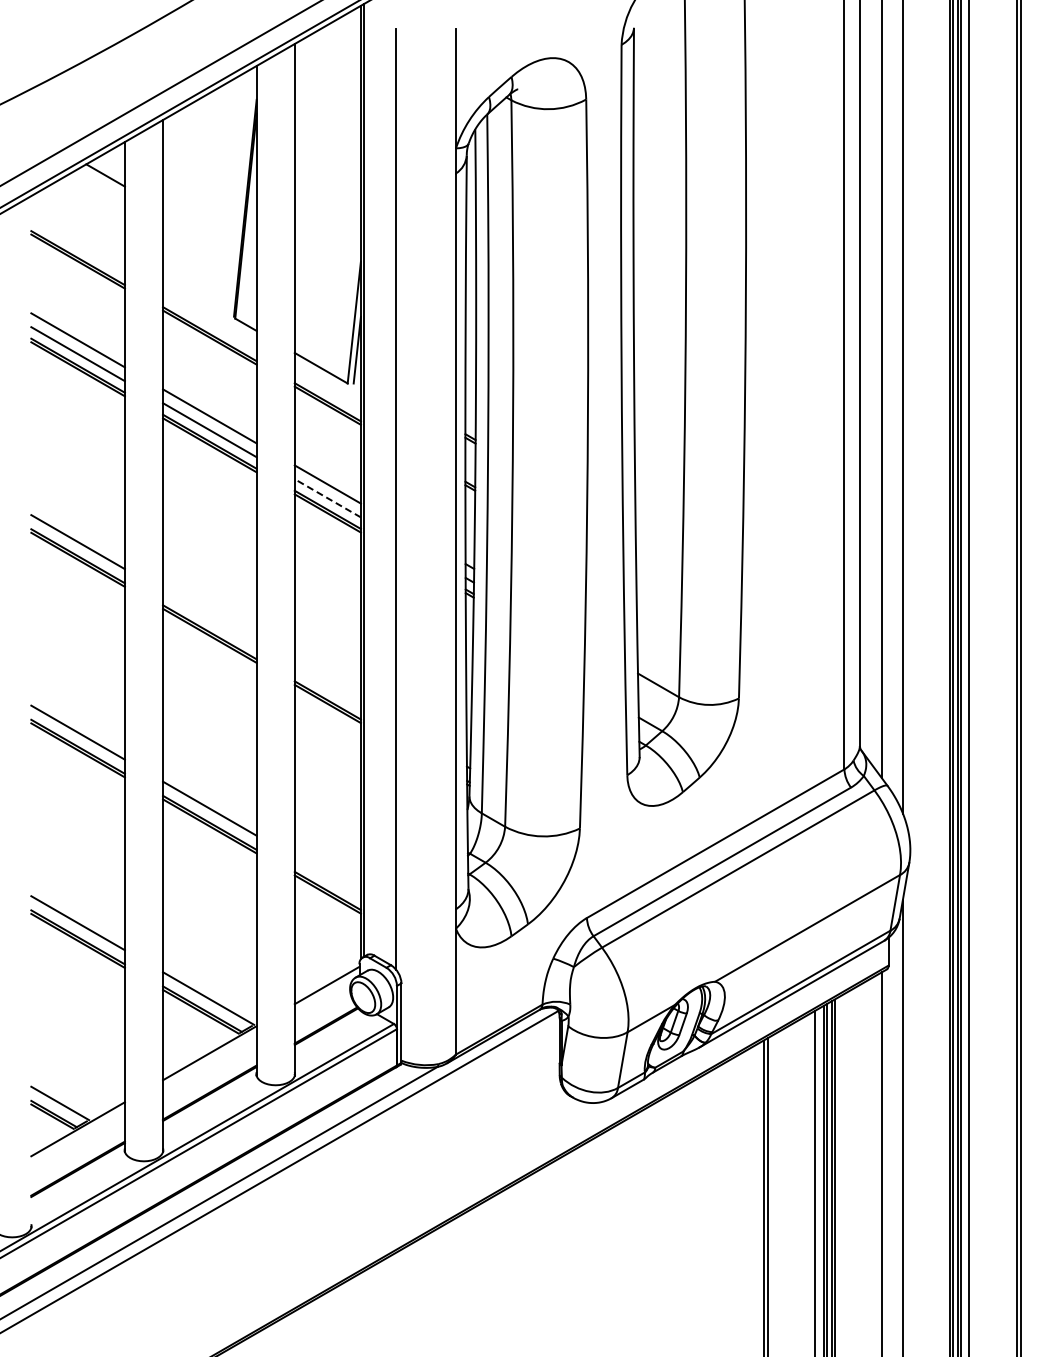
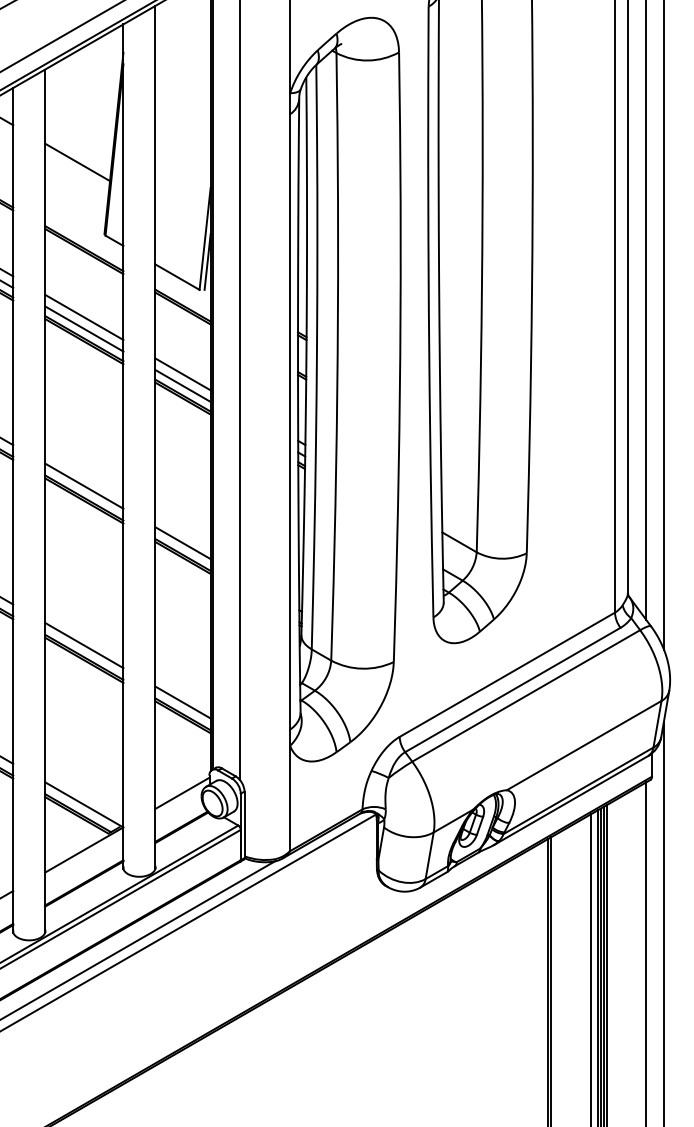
line: (201, 230) -> (77, 161), added
line: (327, 498) -> (182, 386), dashed -> solid
line: (209, 618) -> (84, 486), added
line: (327, 686) -> (182, 543), added
line: (327, 876) -> (182, 702), added

